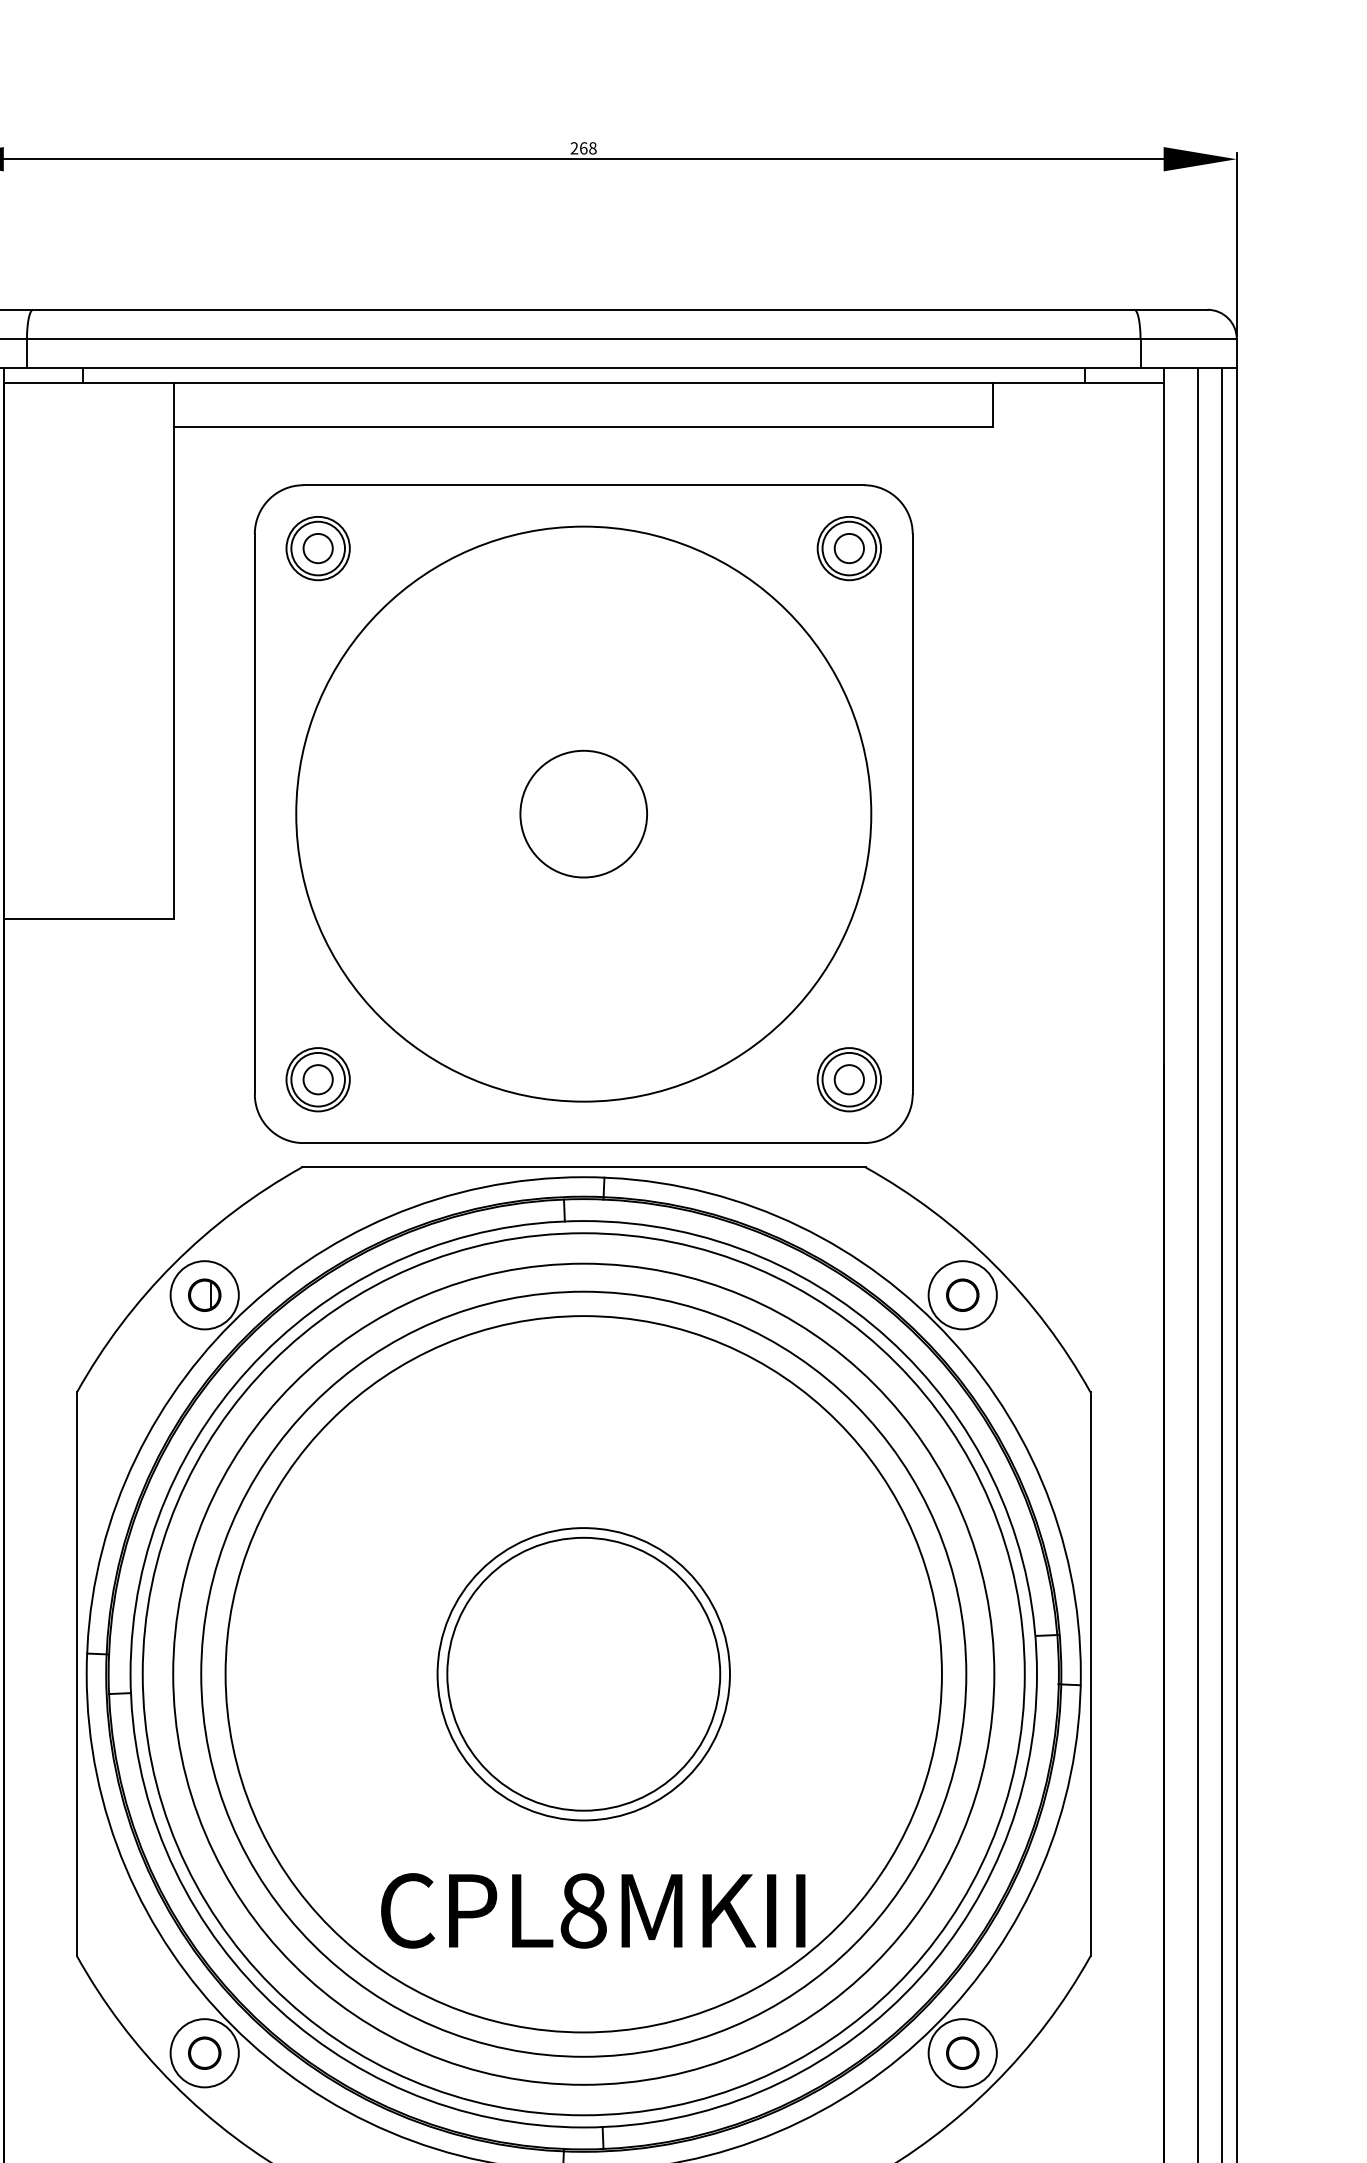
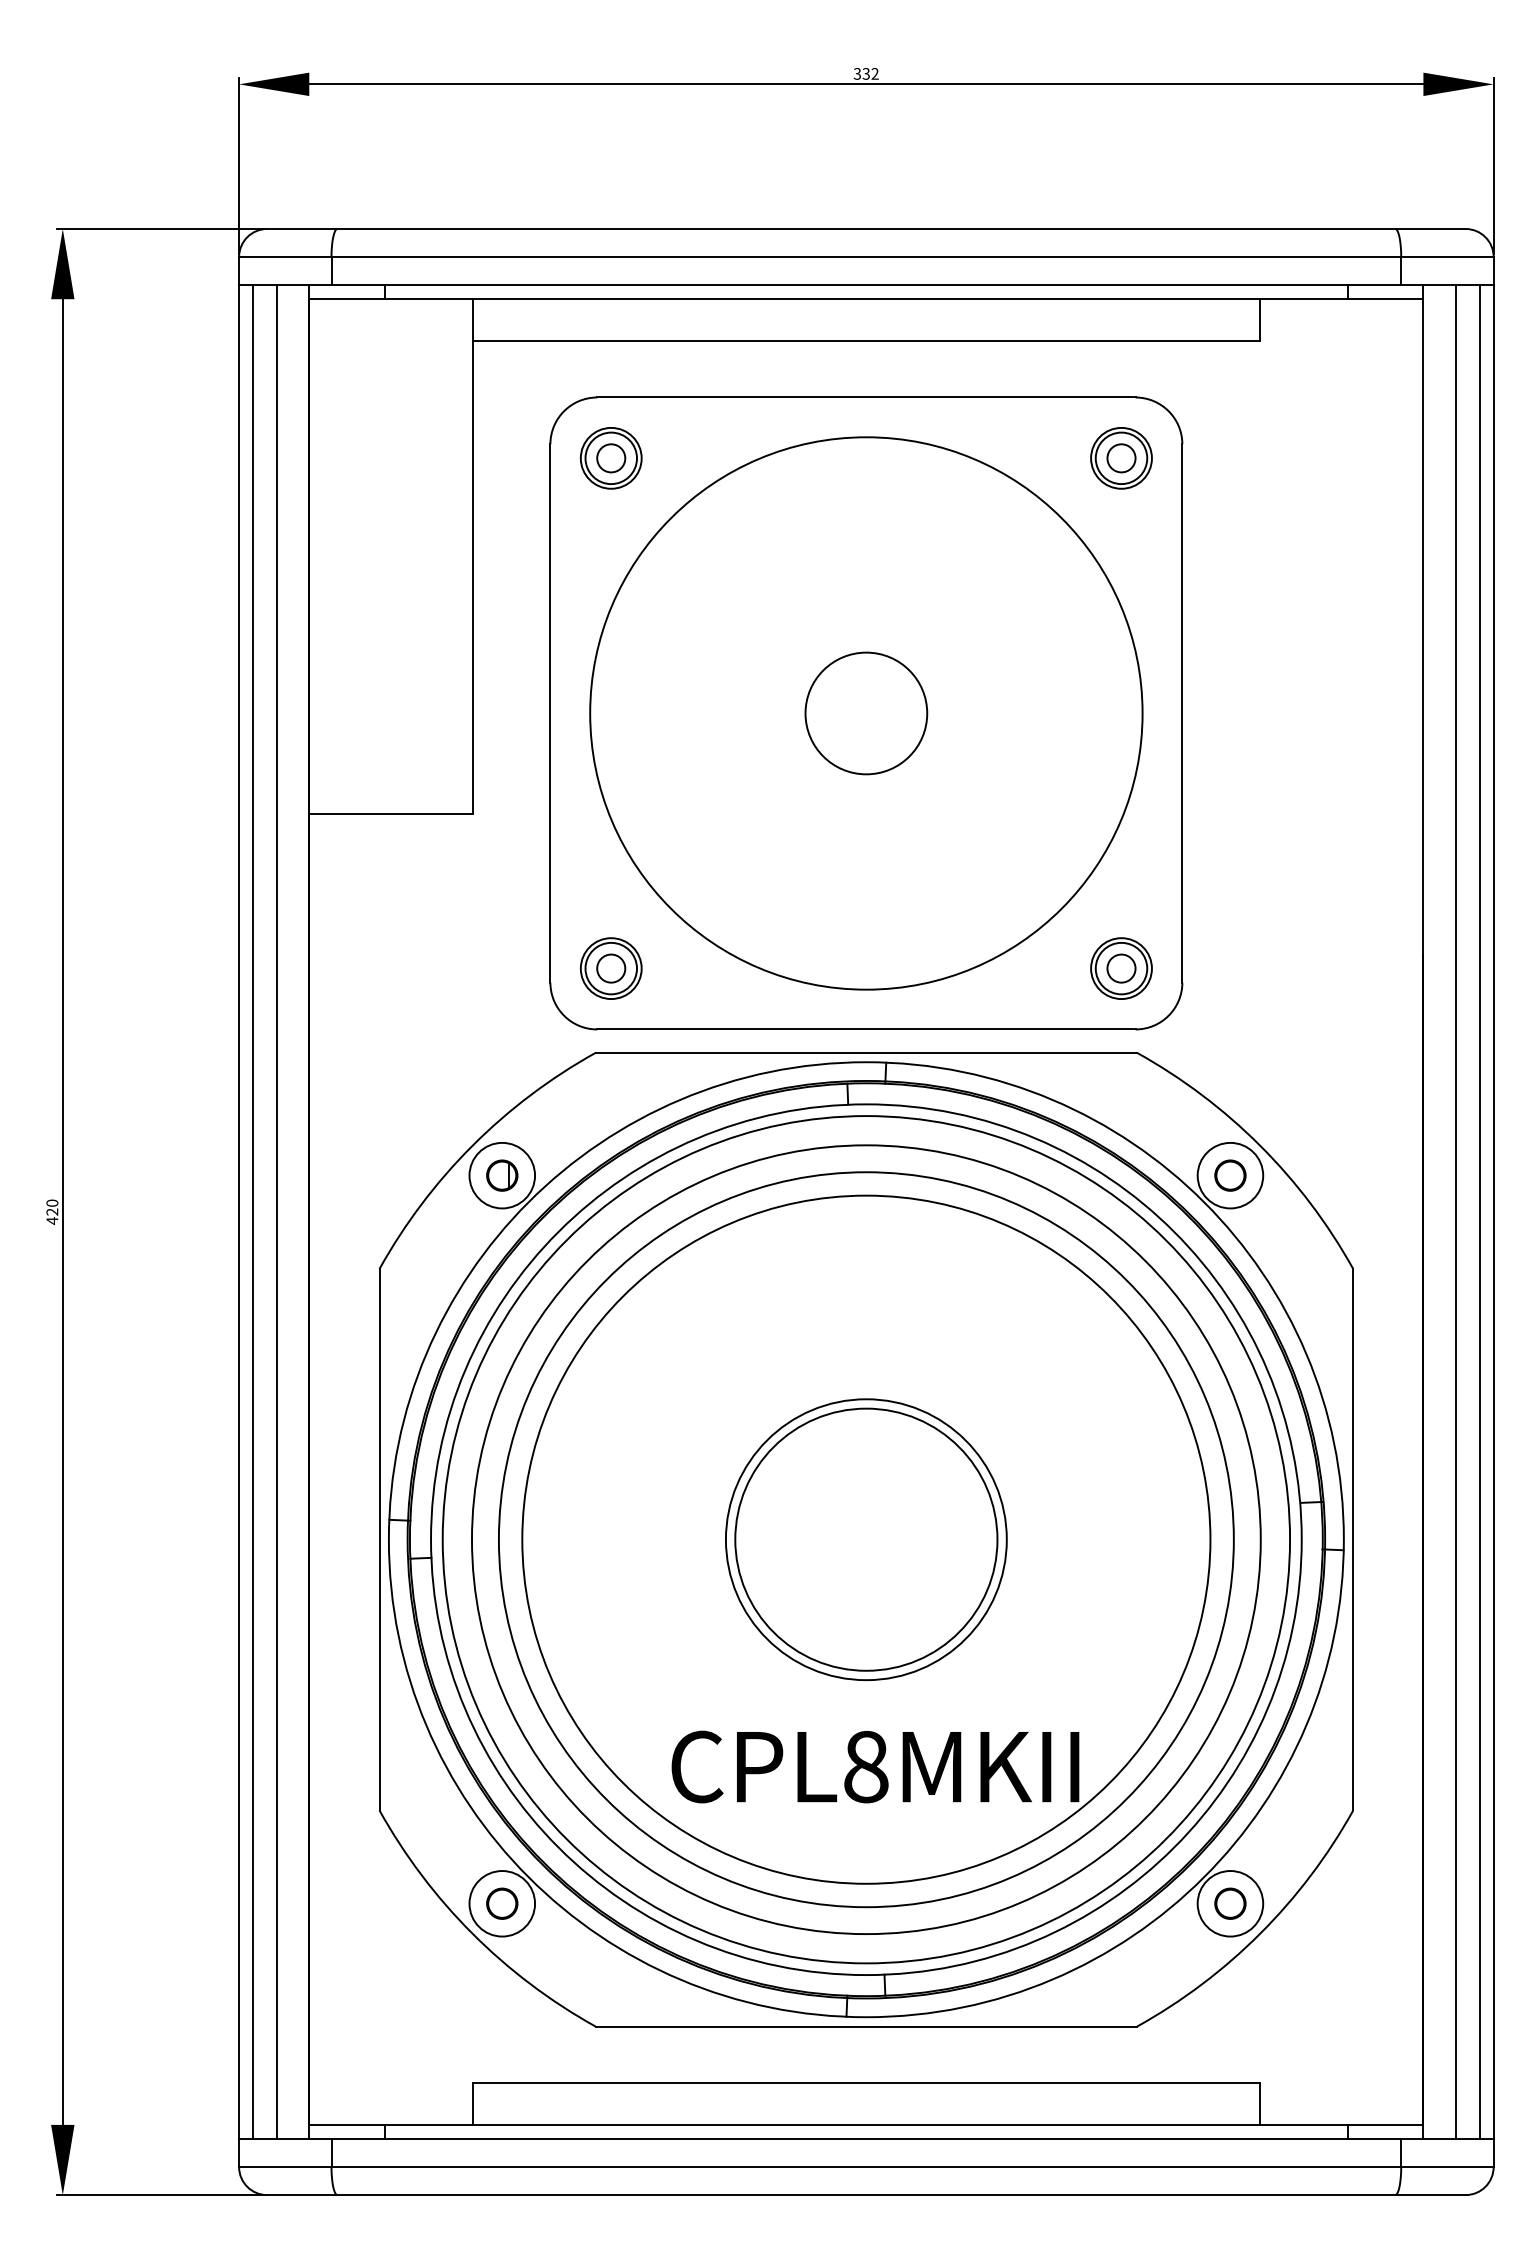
text: (582, 147) -> (865, 73), 268 -> 332

